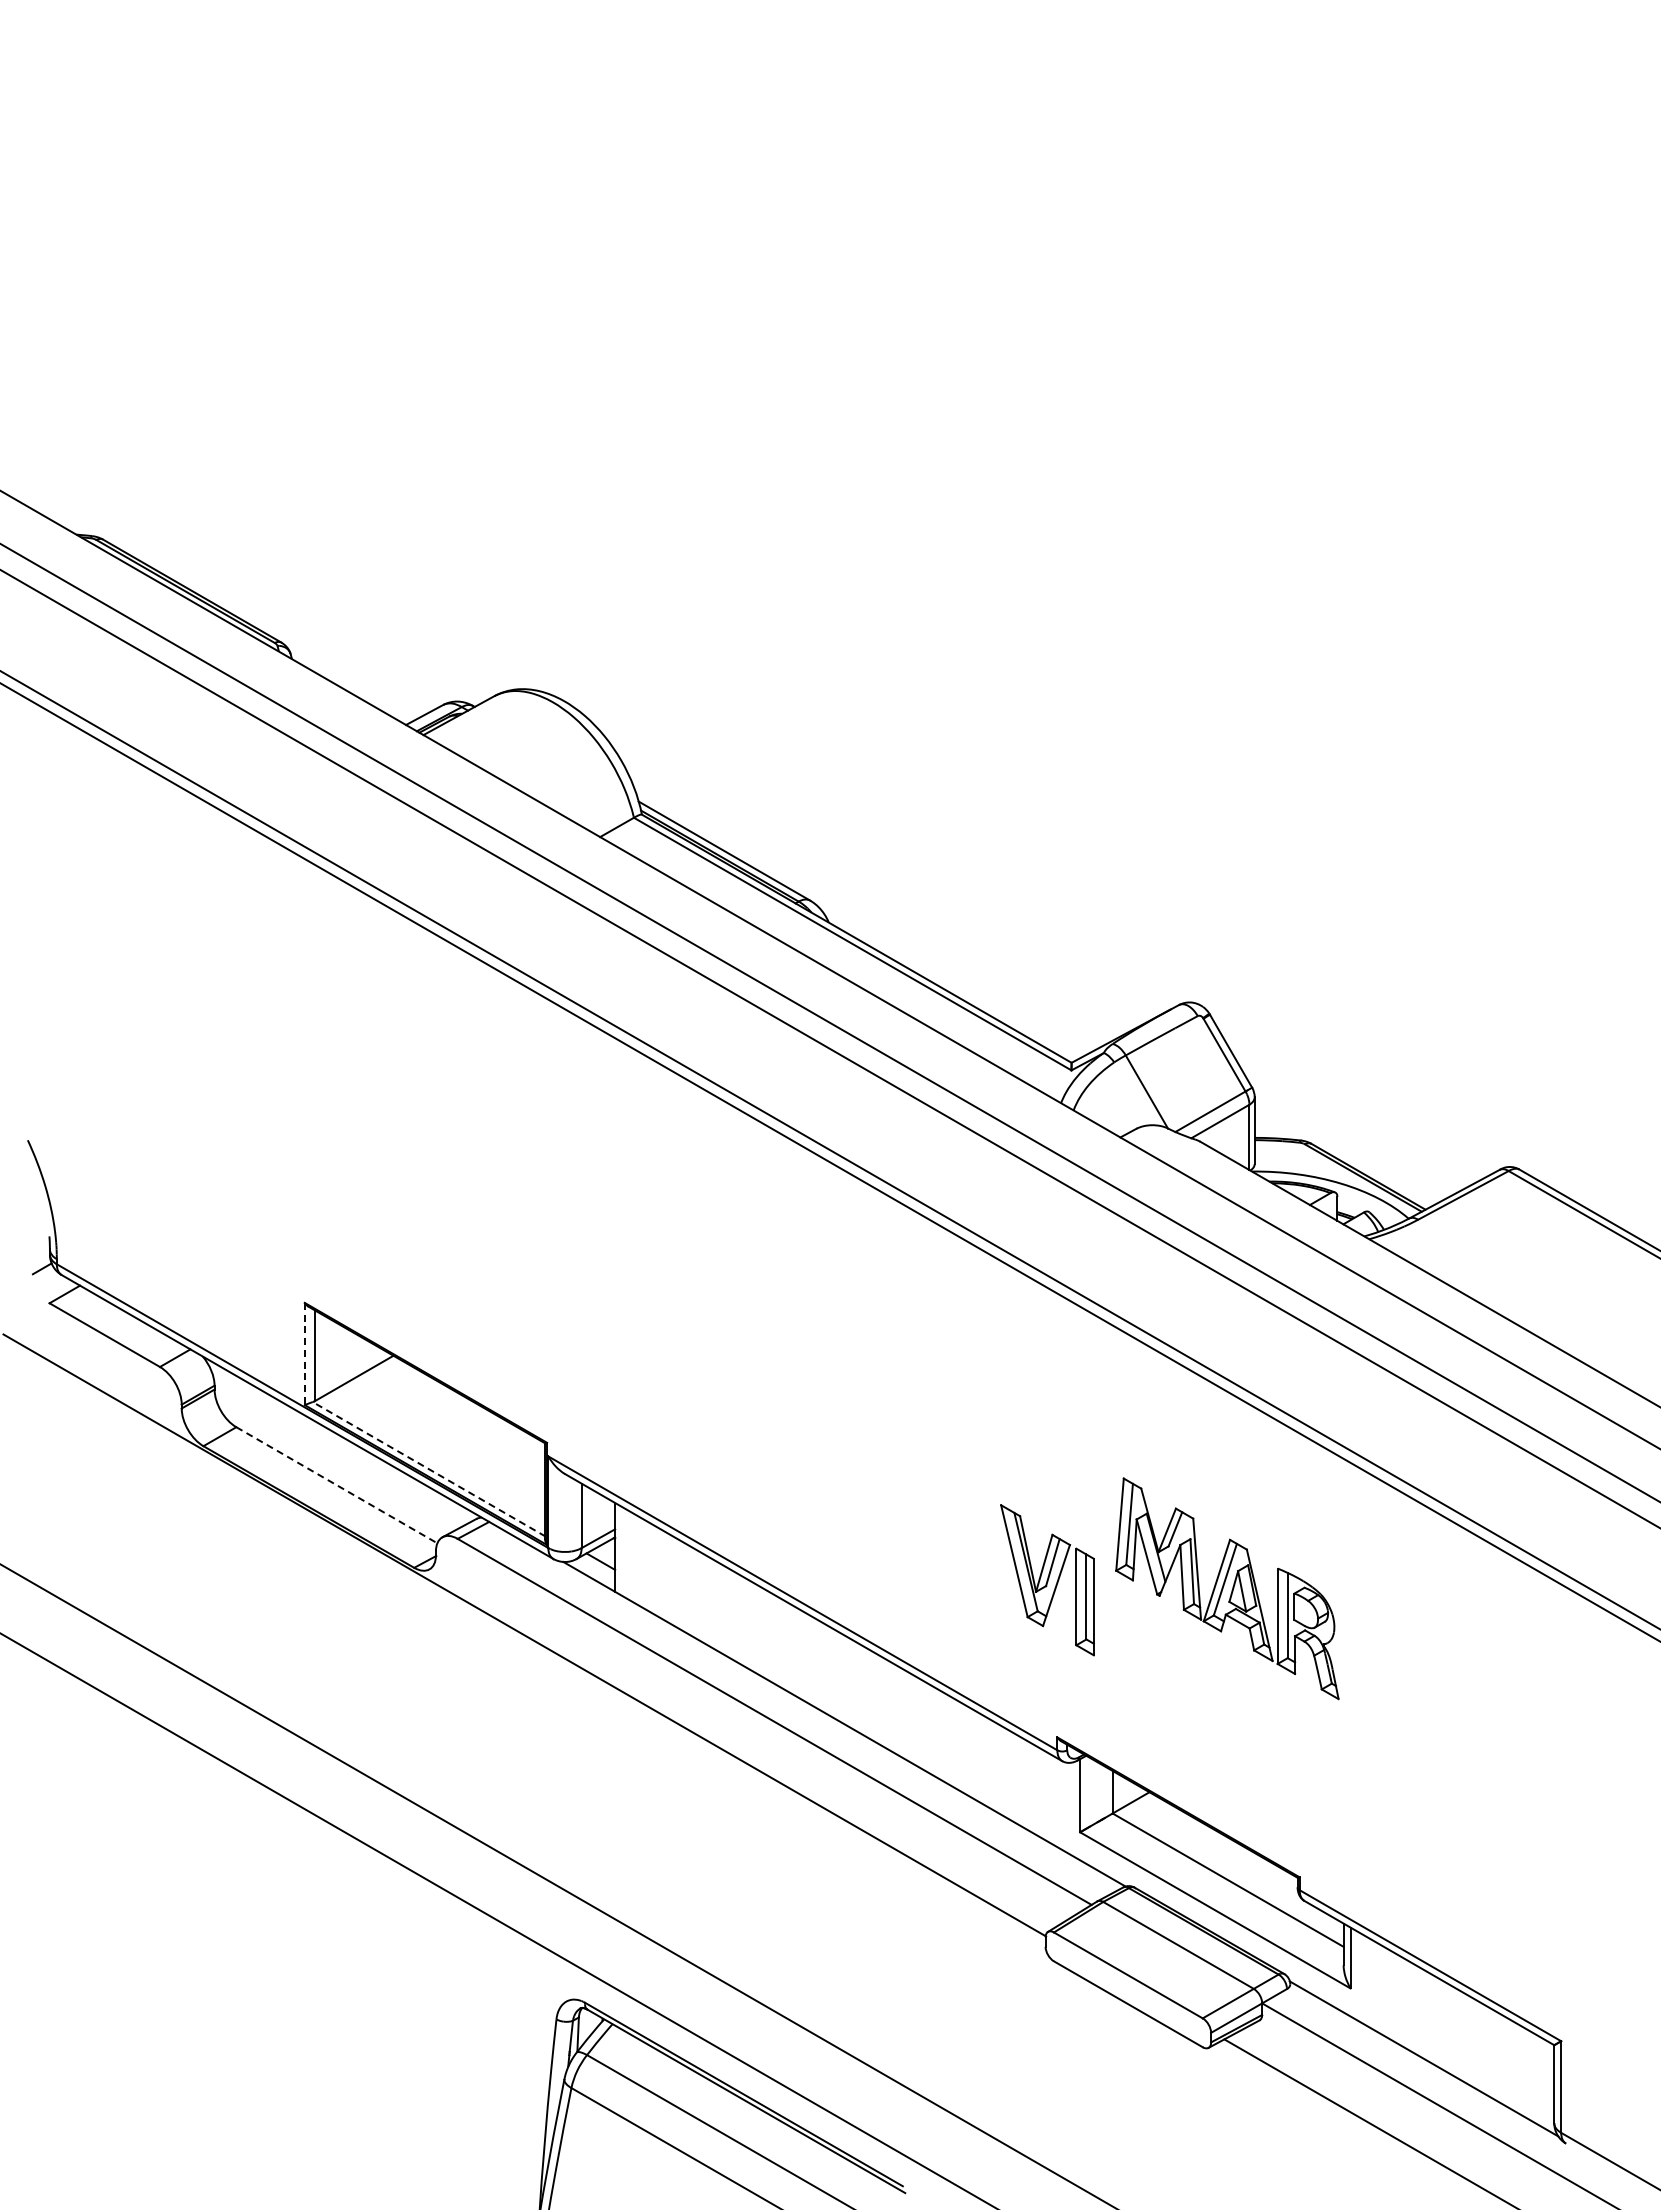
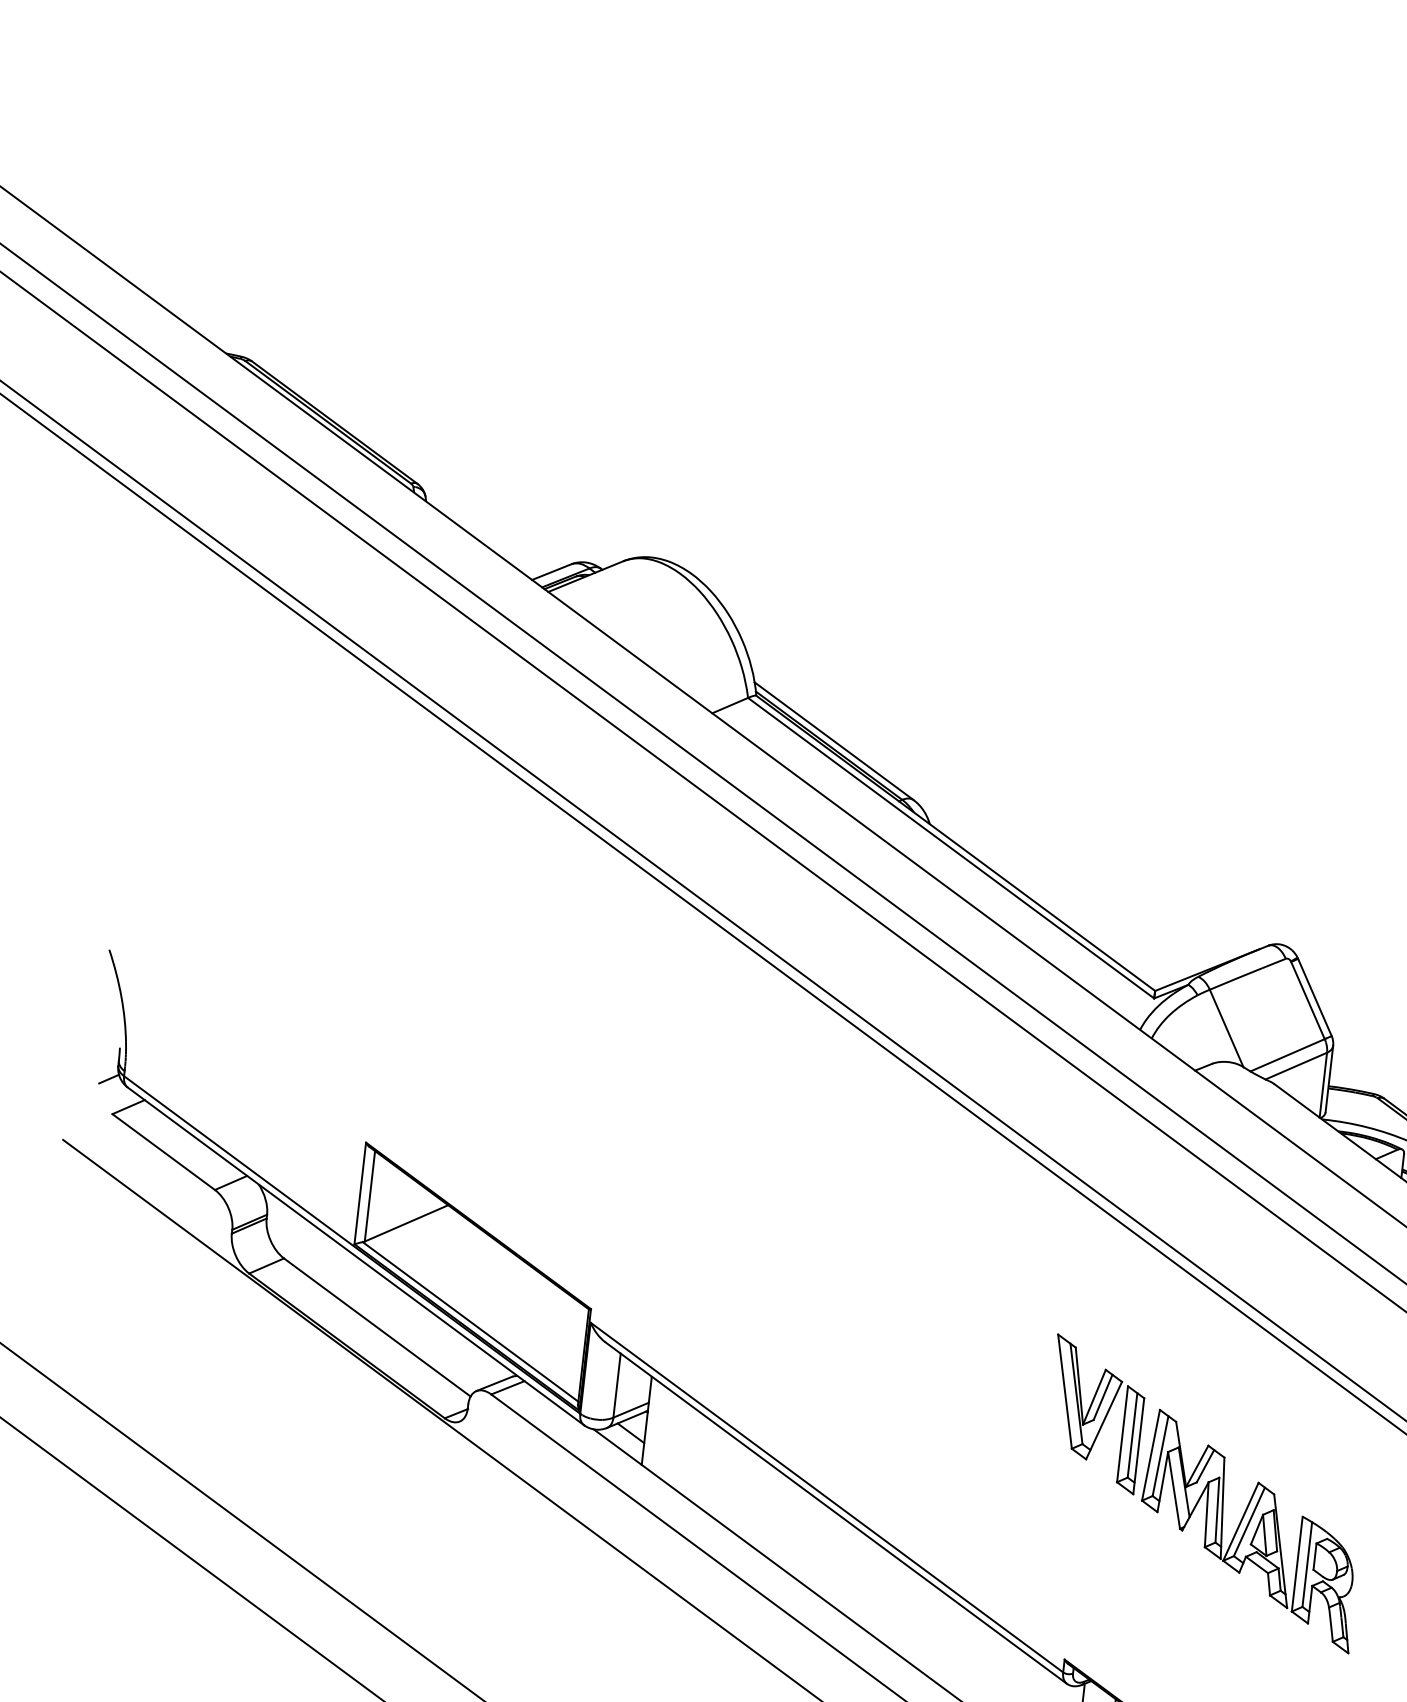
line: (304, 1354) -> (359, 1193), dashed -> solid
line: (428, 1469) -> (470, 1322), dashed -> solid
line: (337, 1485) -> (377, 1327), dashed -> solid
part: (1047, 1580) -> (1095, 1414), moved

